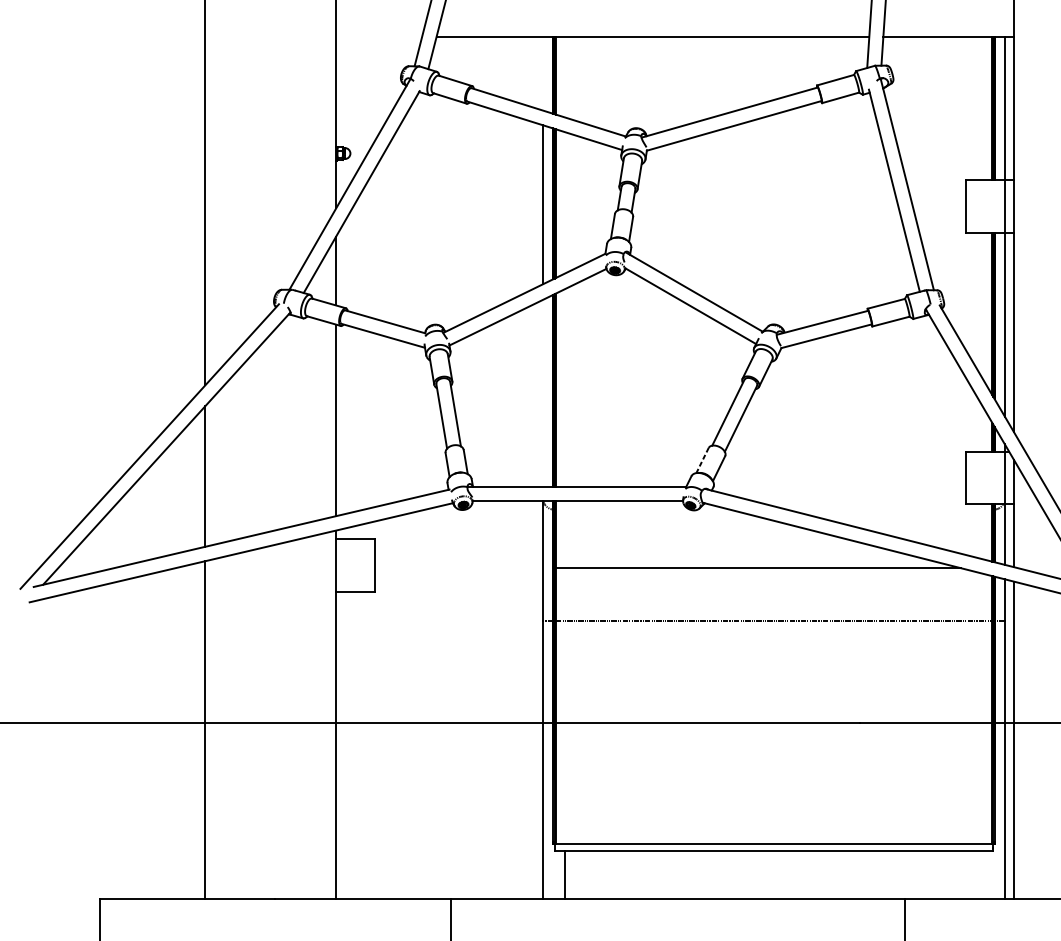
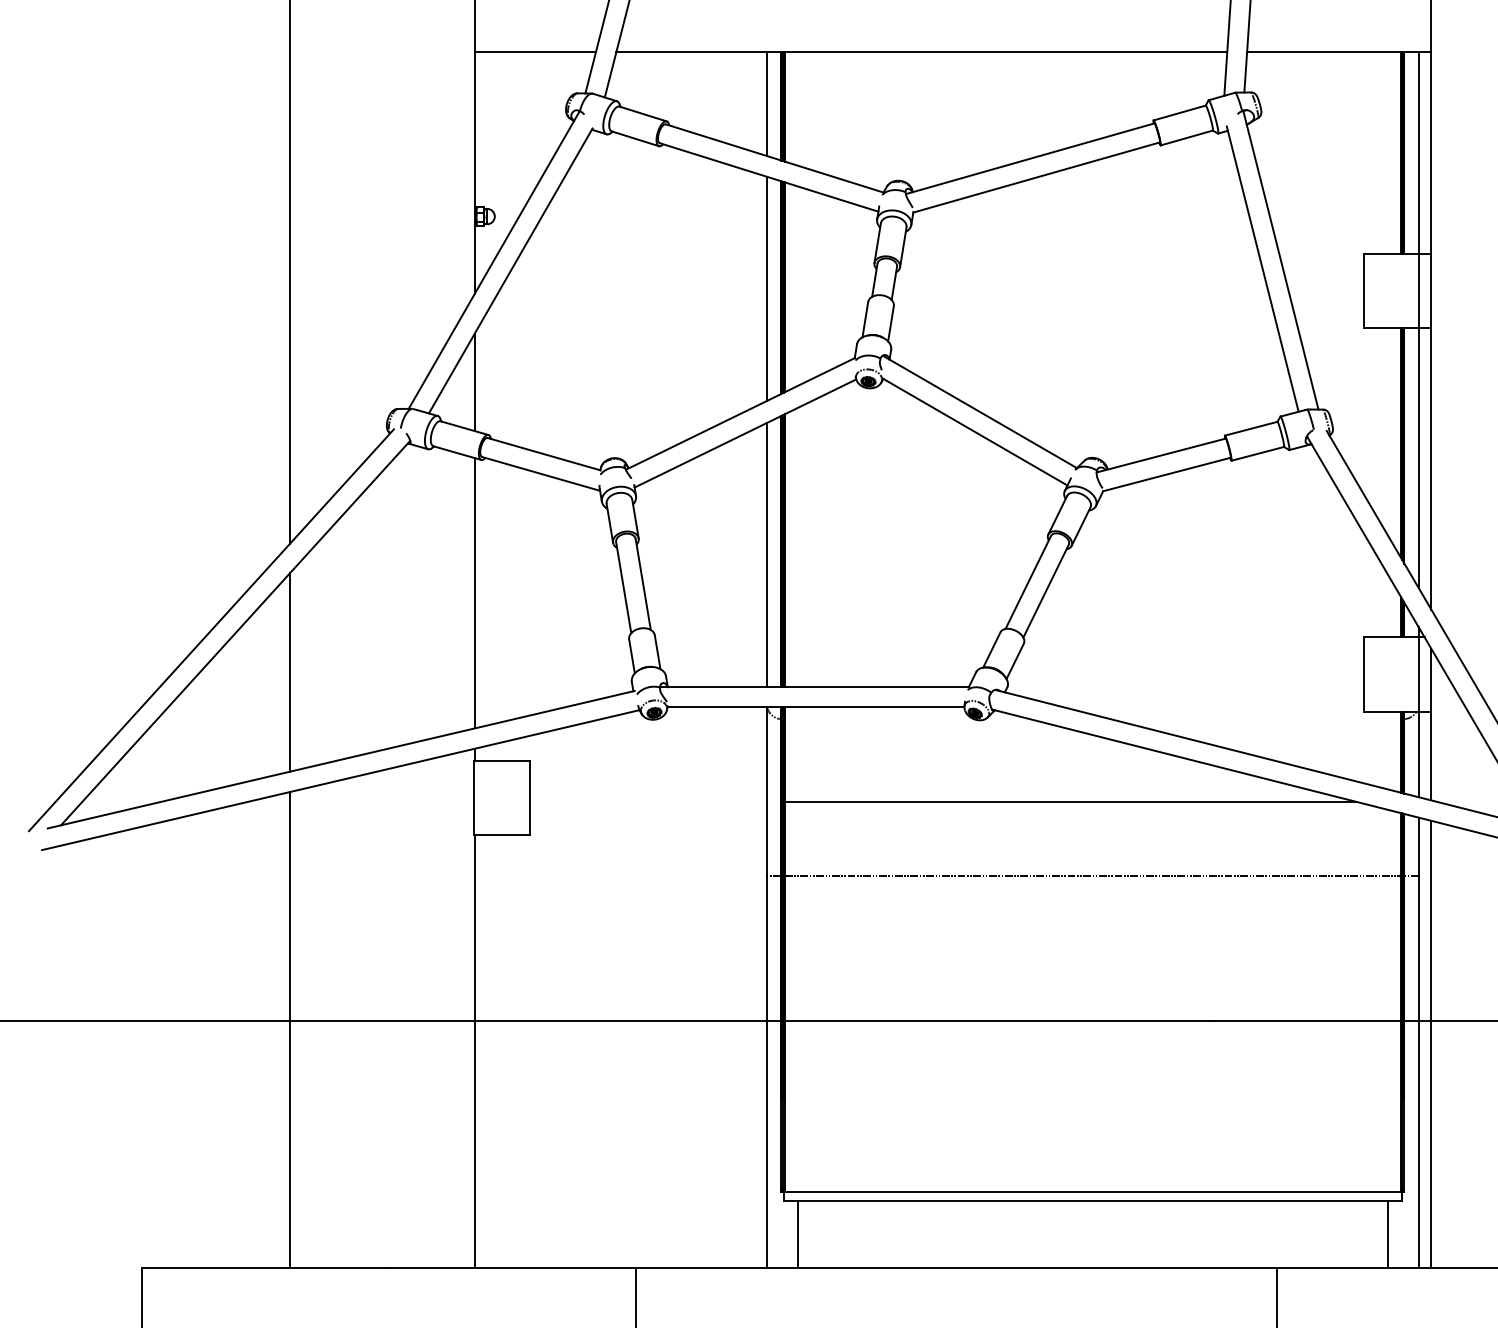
line: (378, 37) -> (534, 52), added
line: (542, 73) -> (766, 103), added
line: (542, 393) -> (766, 555), added
line: (702, 460) -> (991, 649), dashed -> solid
line: (982, 874) -> (1387, 1234), added

